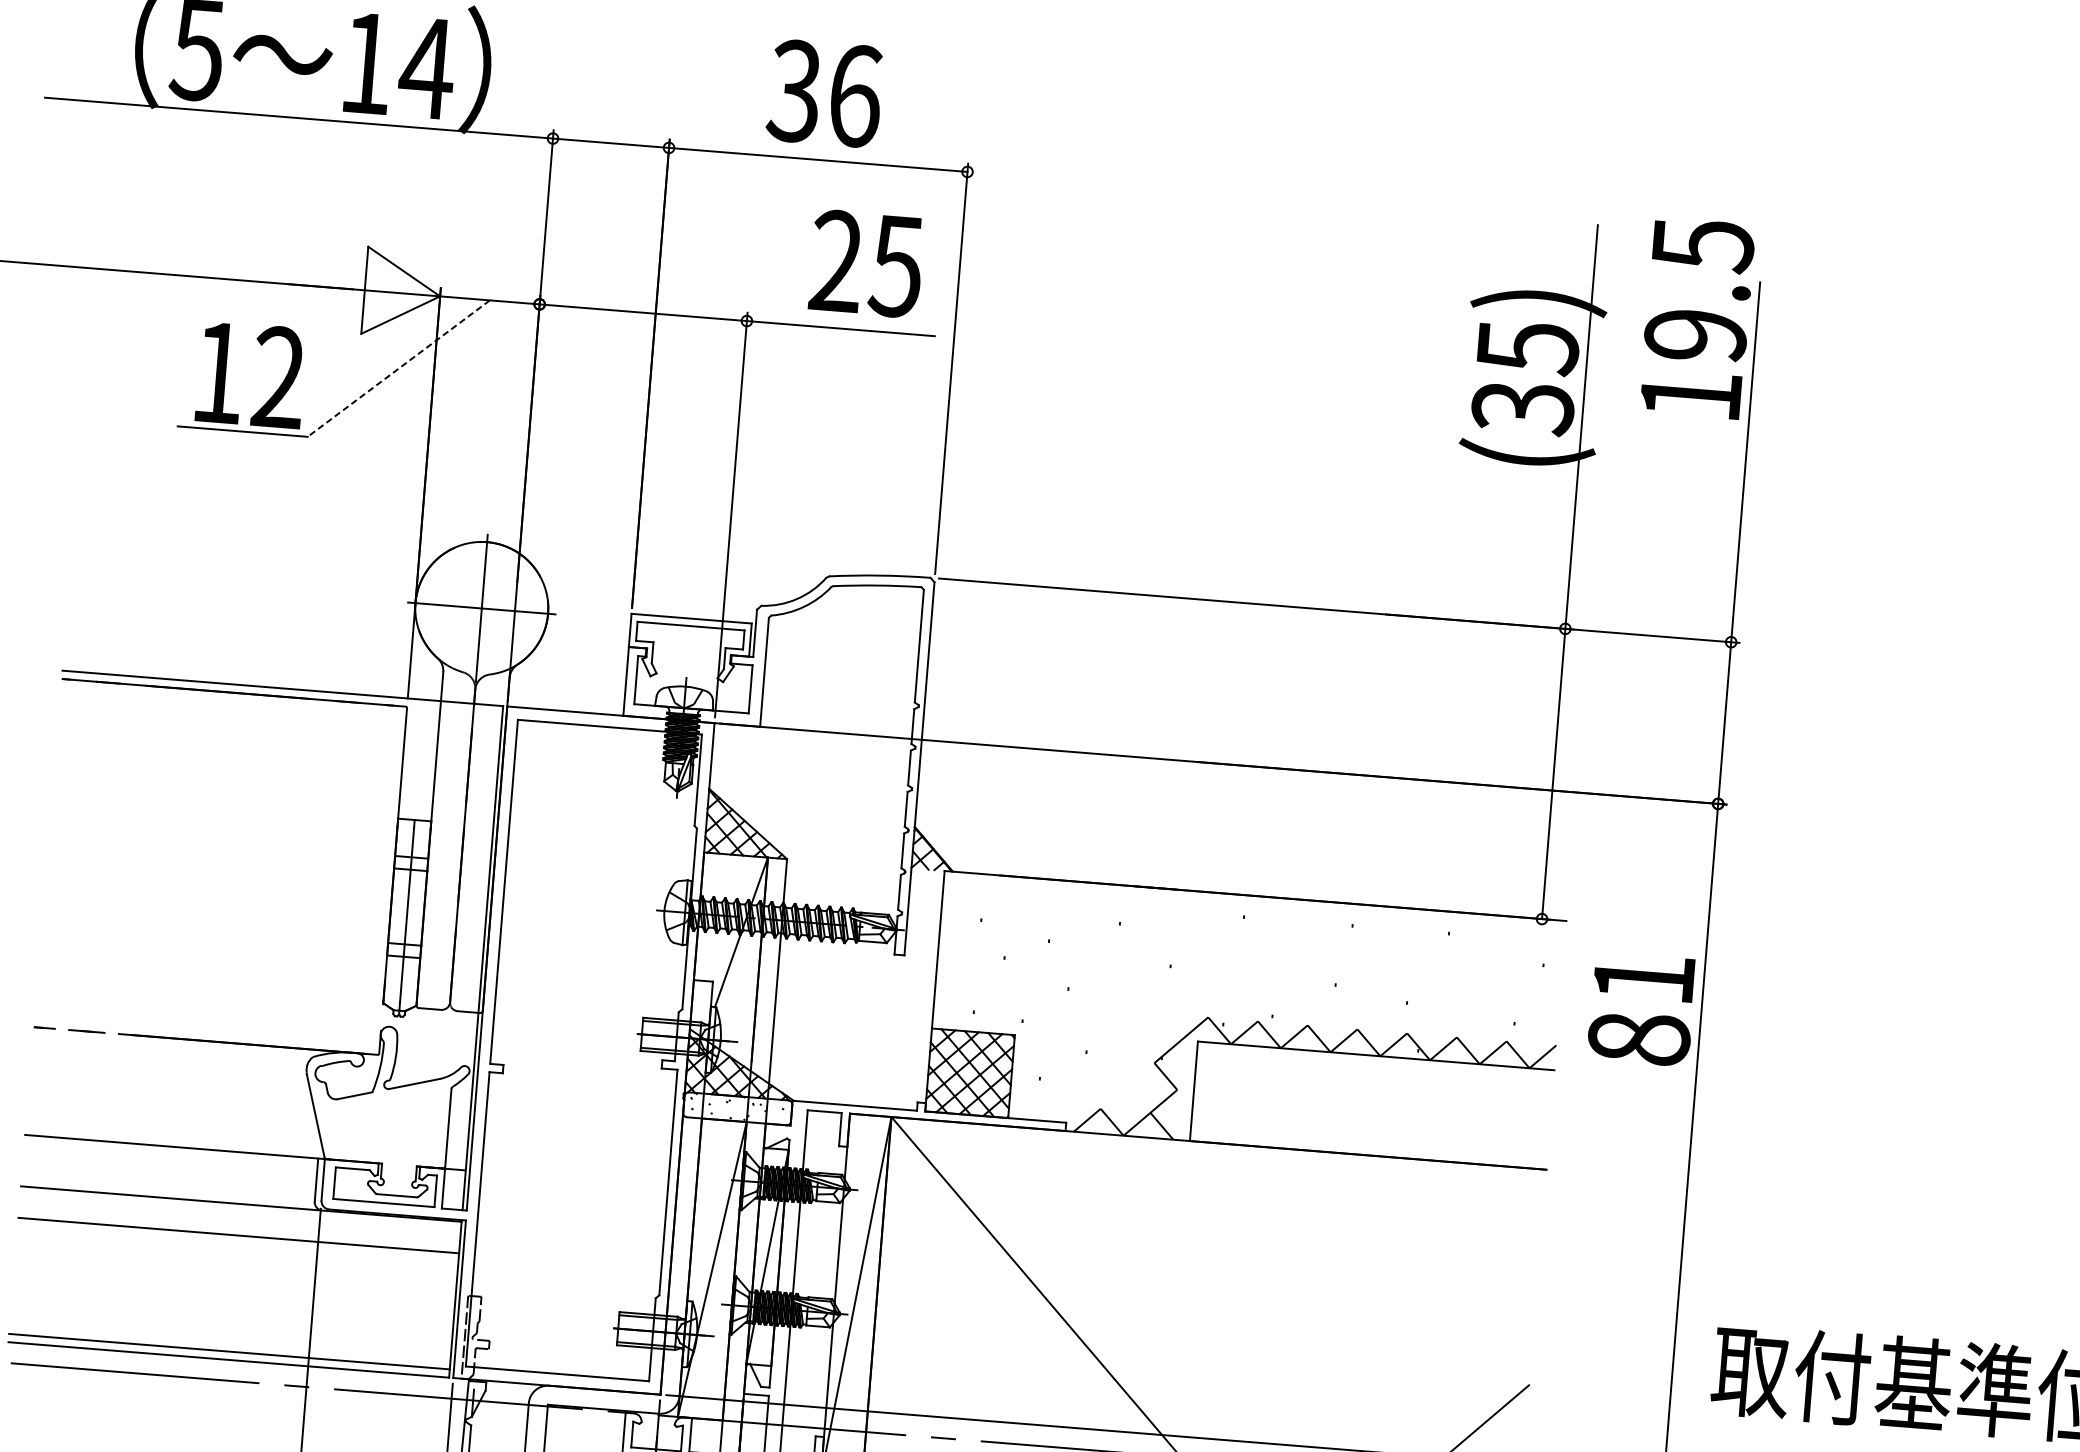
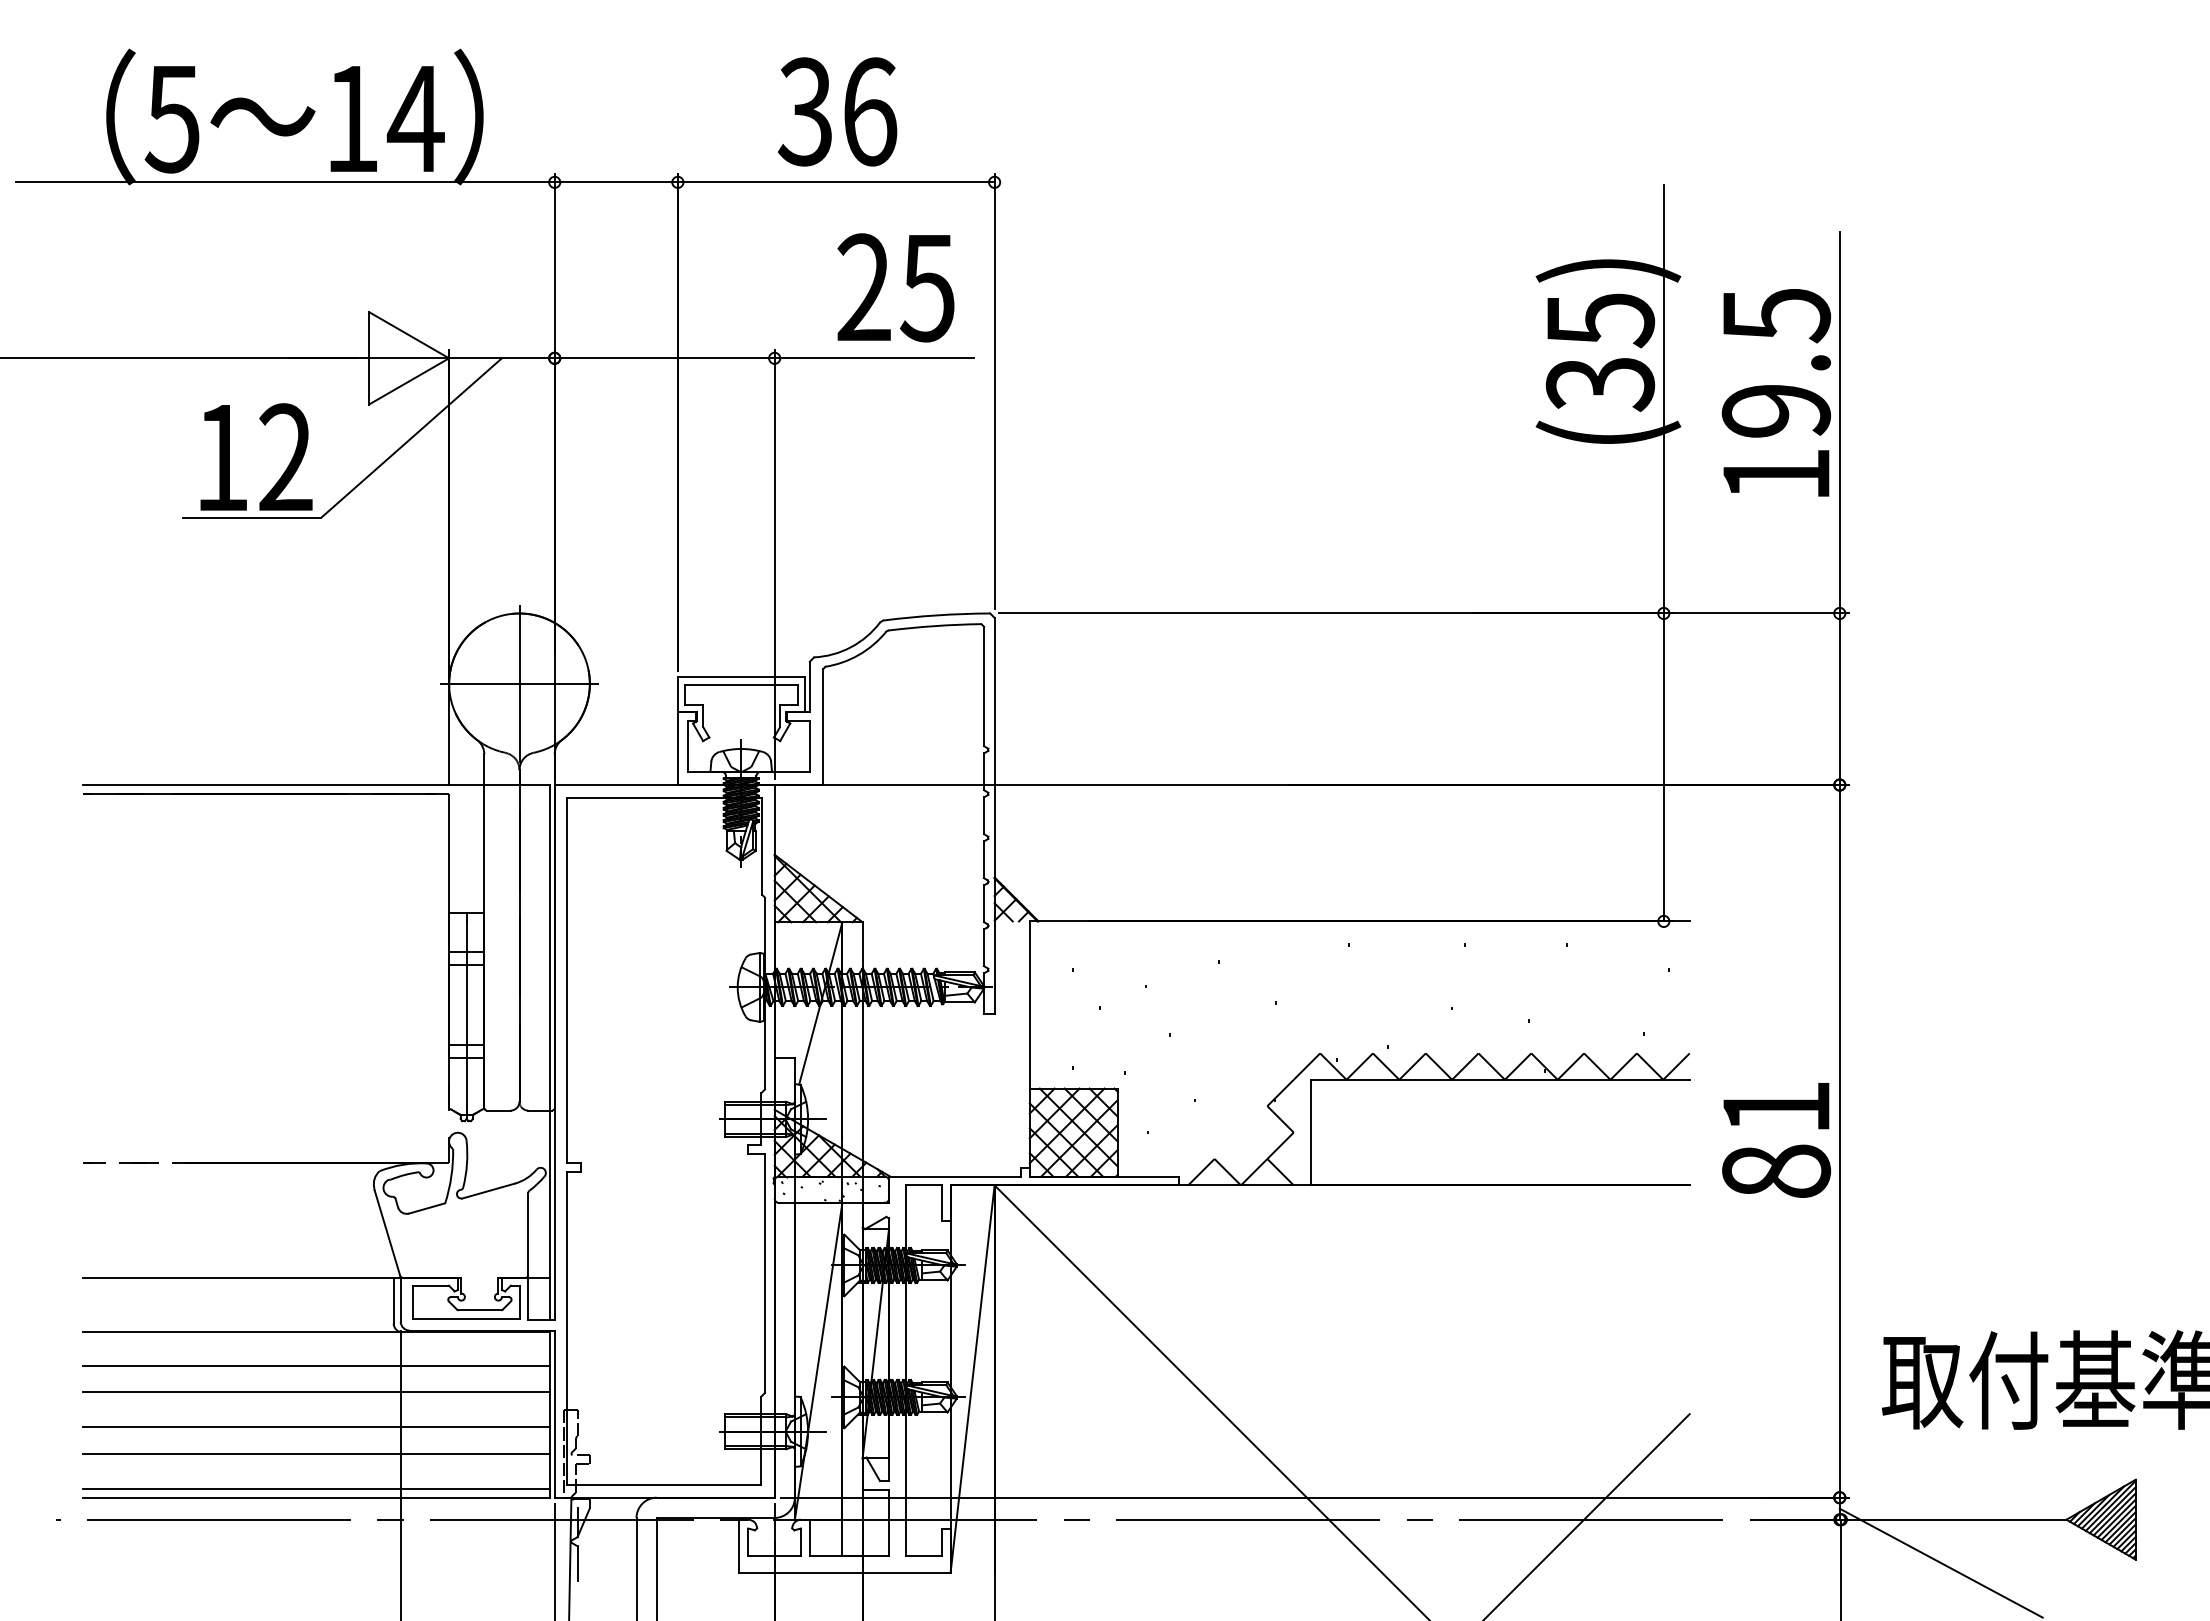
text: (1697, 318) -> (1776, 392), moved
line: (398, 369) -> (411, 438), dashed -> solid
text: (1641, 1009) -> (1776, 1140), moved
line: (236, 1260) -> (316, 1392), added
line: (234, 1293) -> (316, 1427), added
line: (232, 1318) -> (316, 1453), added

